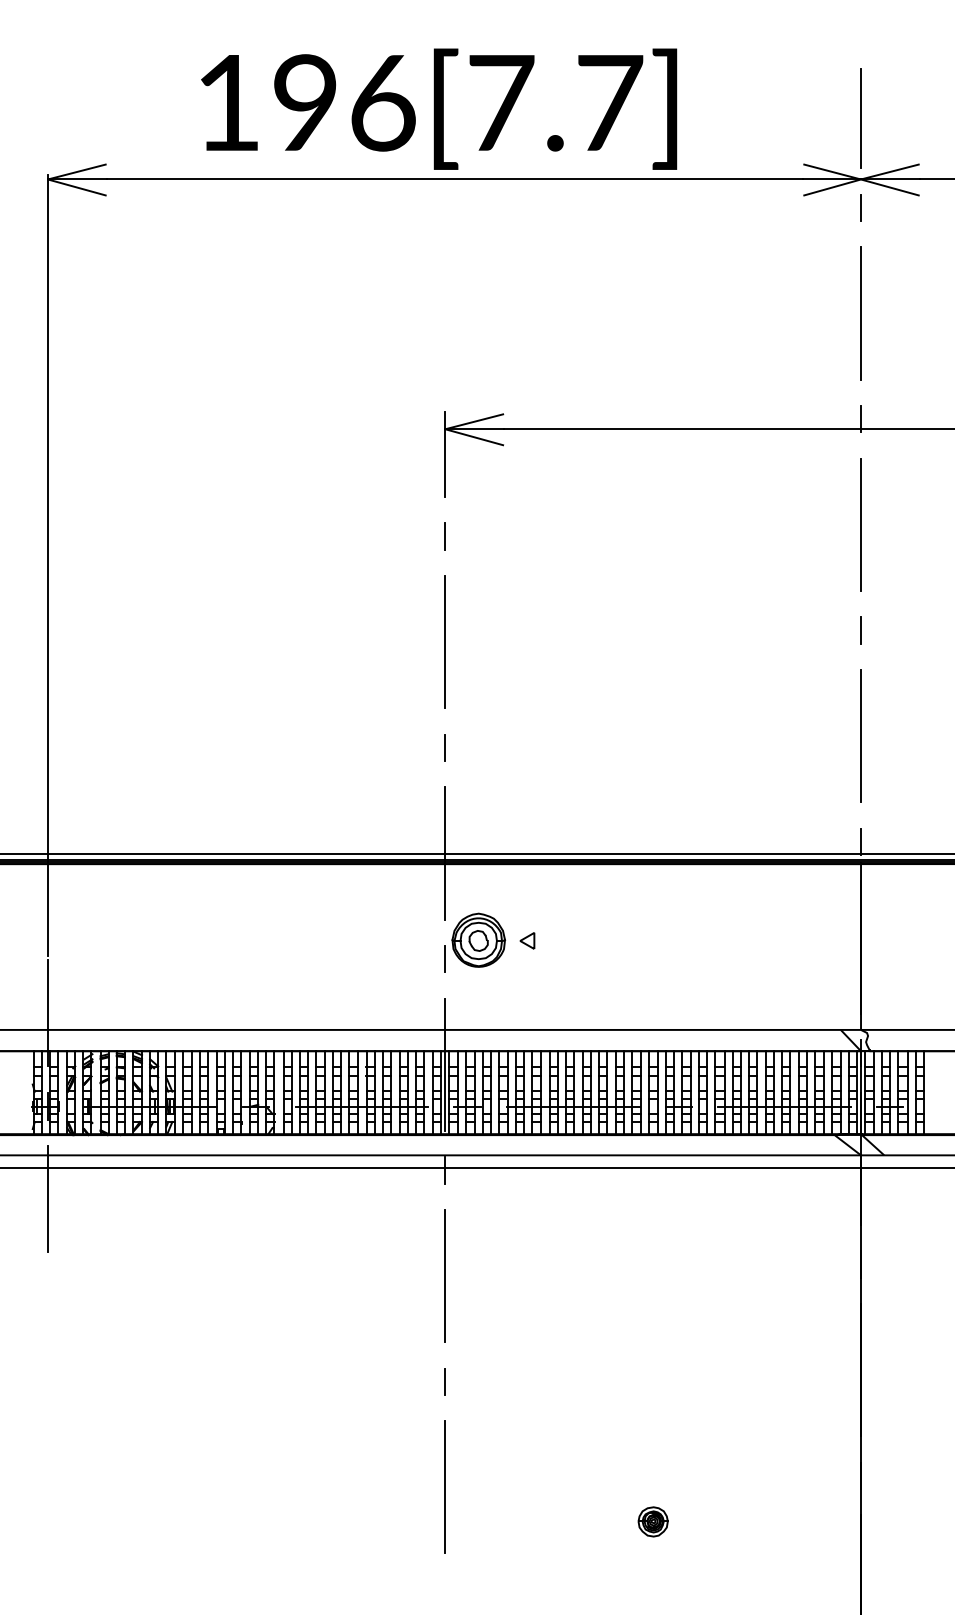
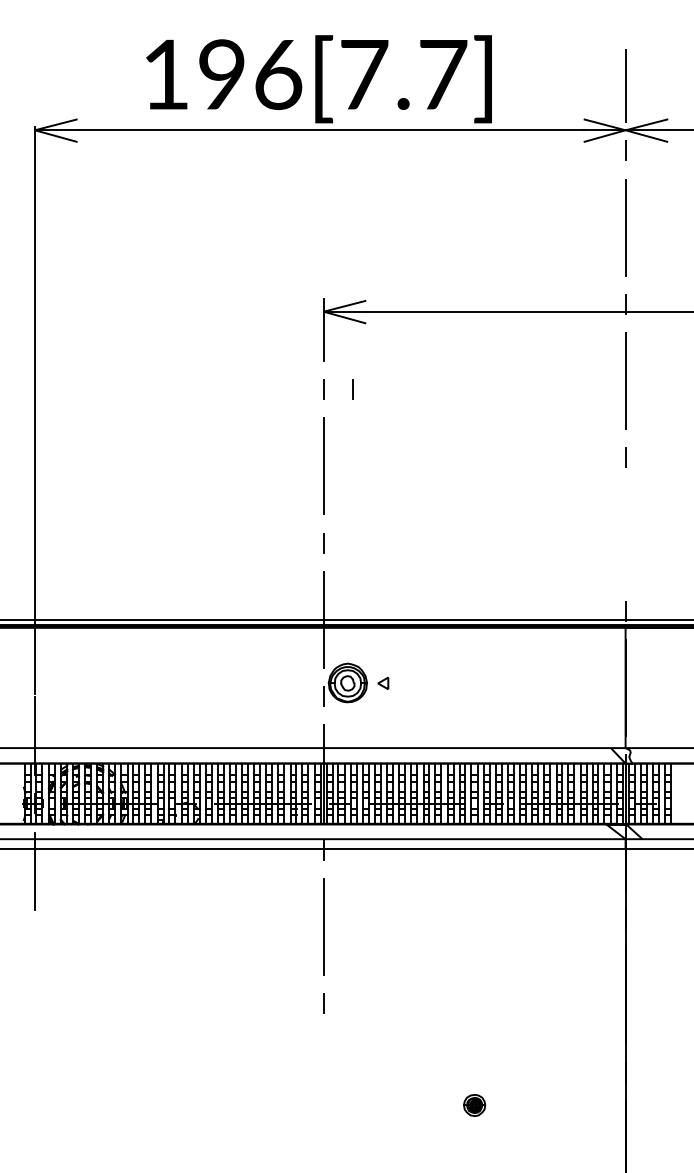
line: (485, 536) -> (352, 389), added
line: (860, 735) -> (625, 534), removed
line: (445, 1486) -> (323, 1079), removed

